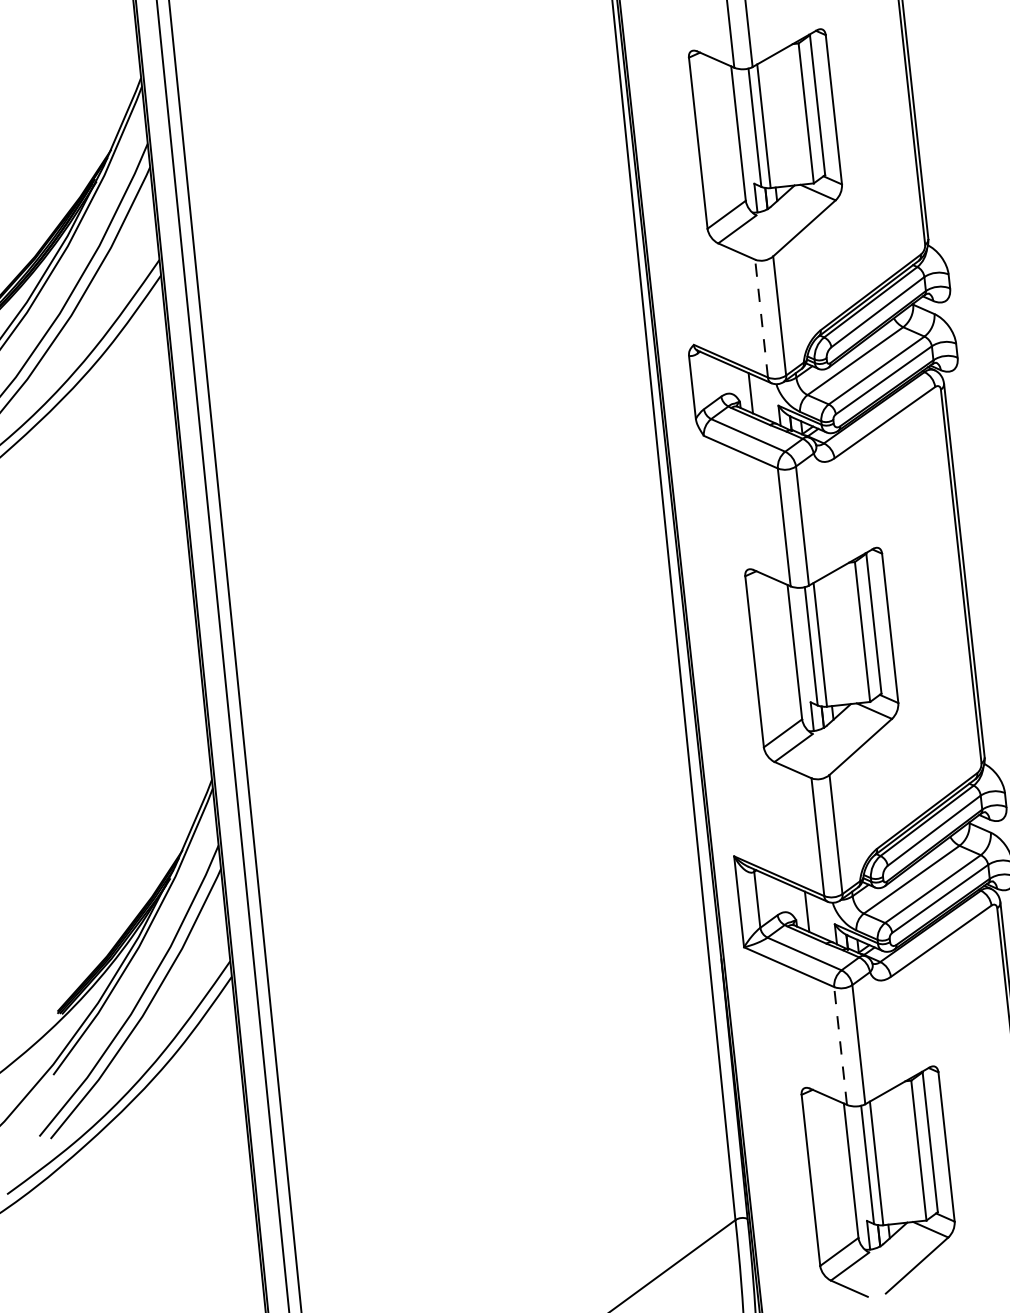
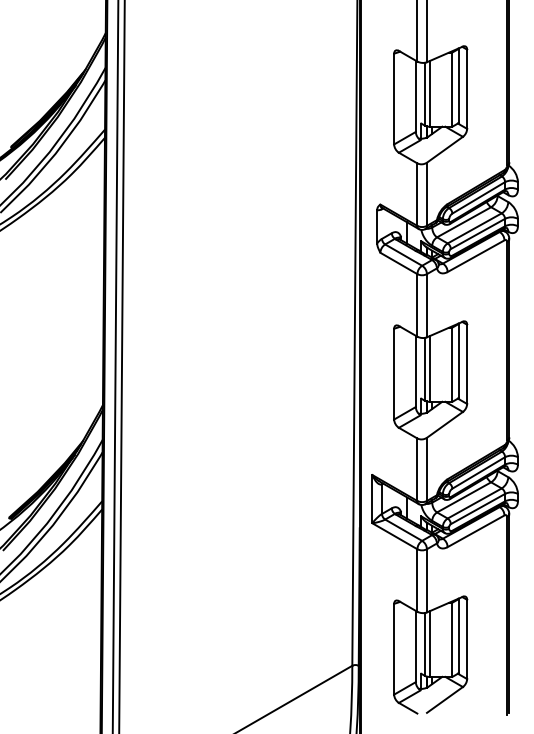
line: (761, 318) -> (417, 194), dashed -> solid
line: (840, 1044) -> (417, 579), dashed -> solid

